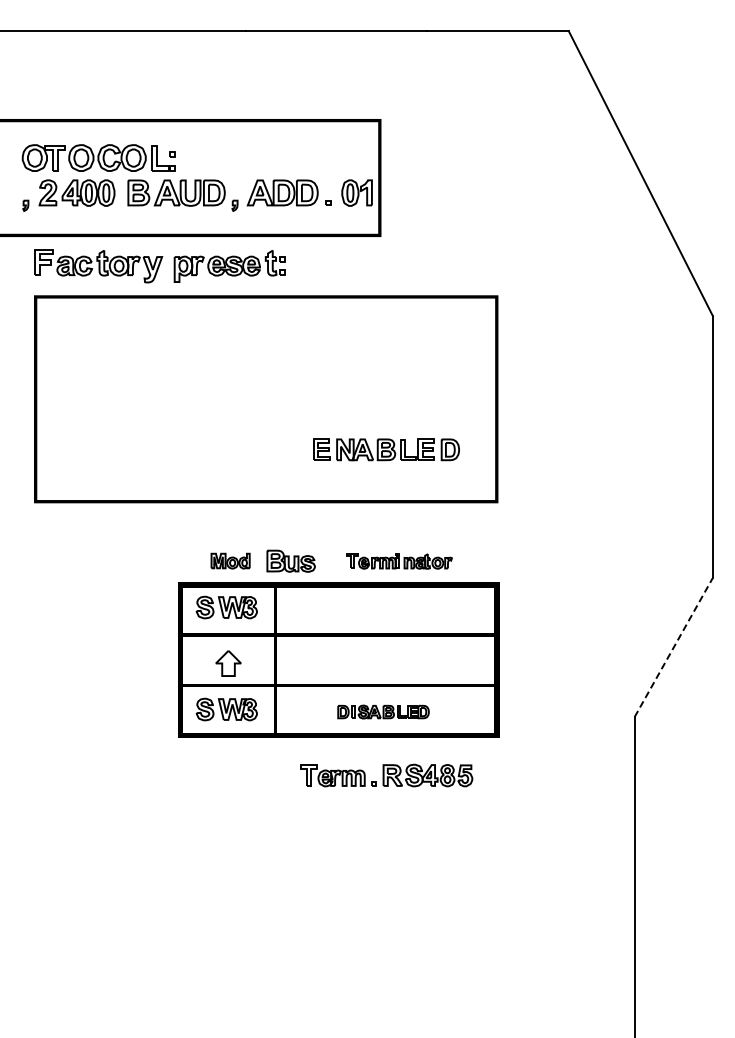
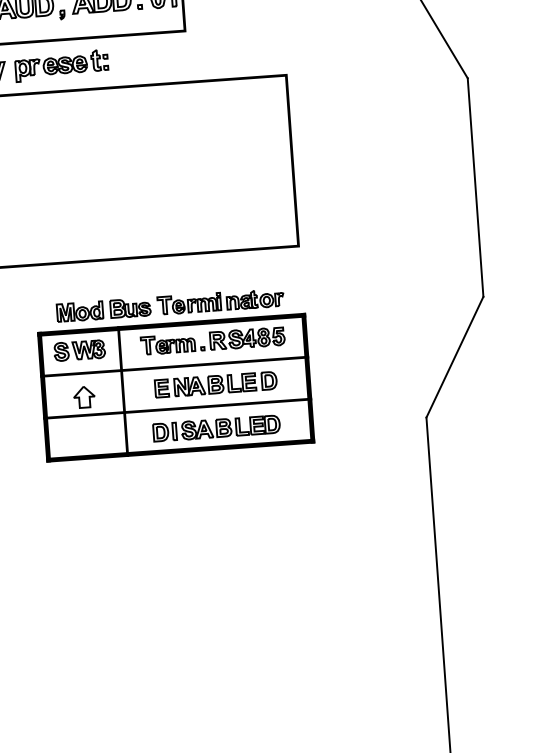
part: (386, 449) -> (215, 384), moved
part: (230, 560) -> (79, 311), size x1.43
part: (399, 561) -> (220, 301), size x1.43
line: (673, 647) -> (454, 357), dashed -> solid
part: (226, 709) -> (85, 435), removed
part: (383, 711) -> (216, 427), size x1.67
part: (386, 775) -> (212, 341), moved

